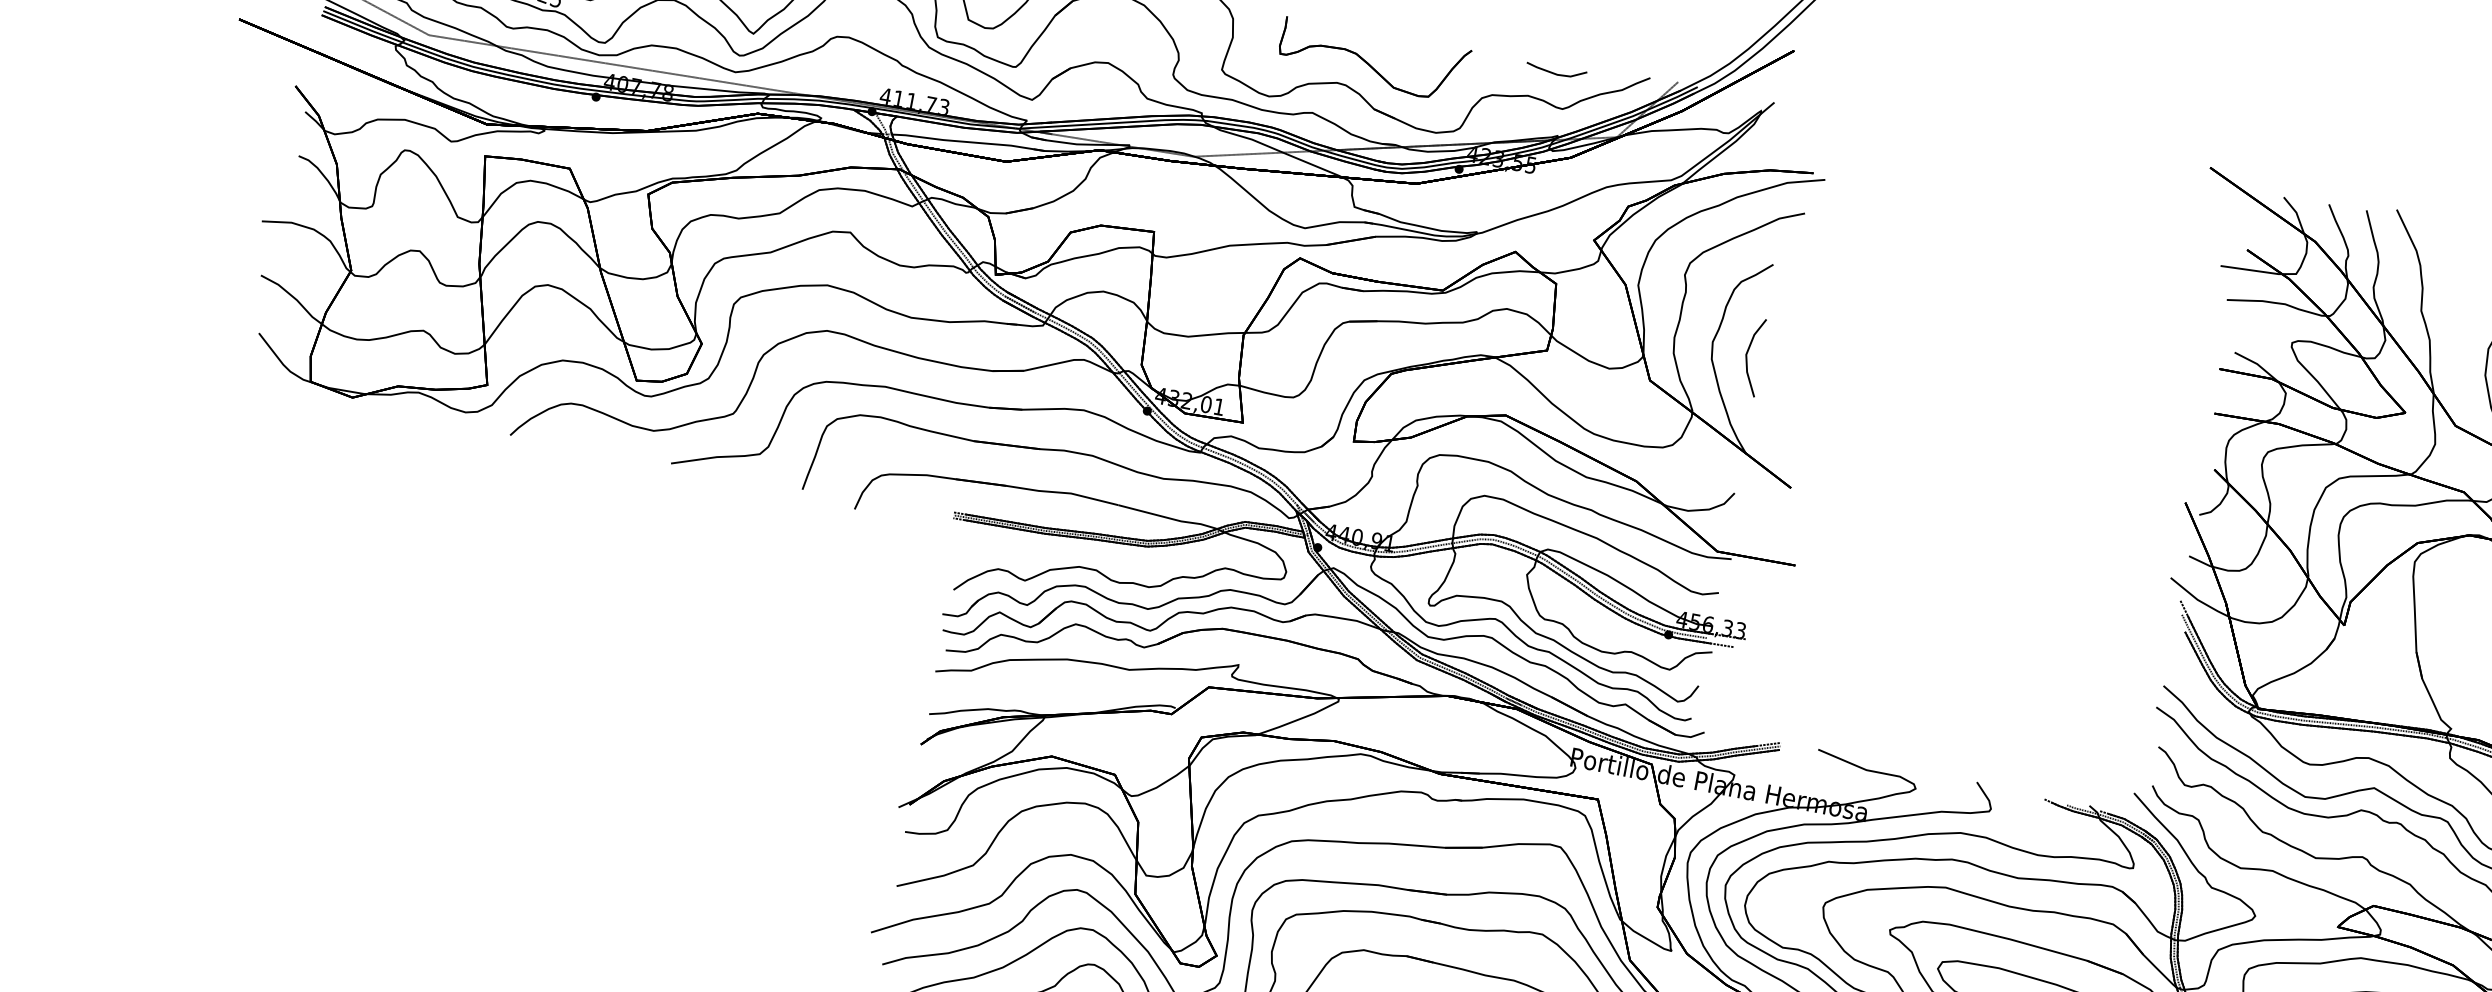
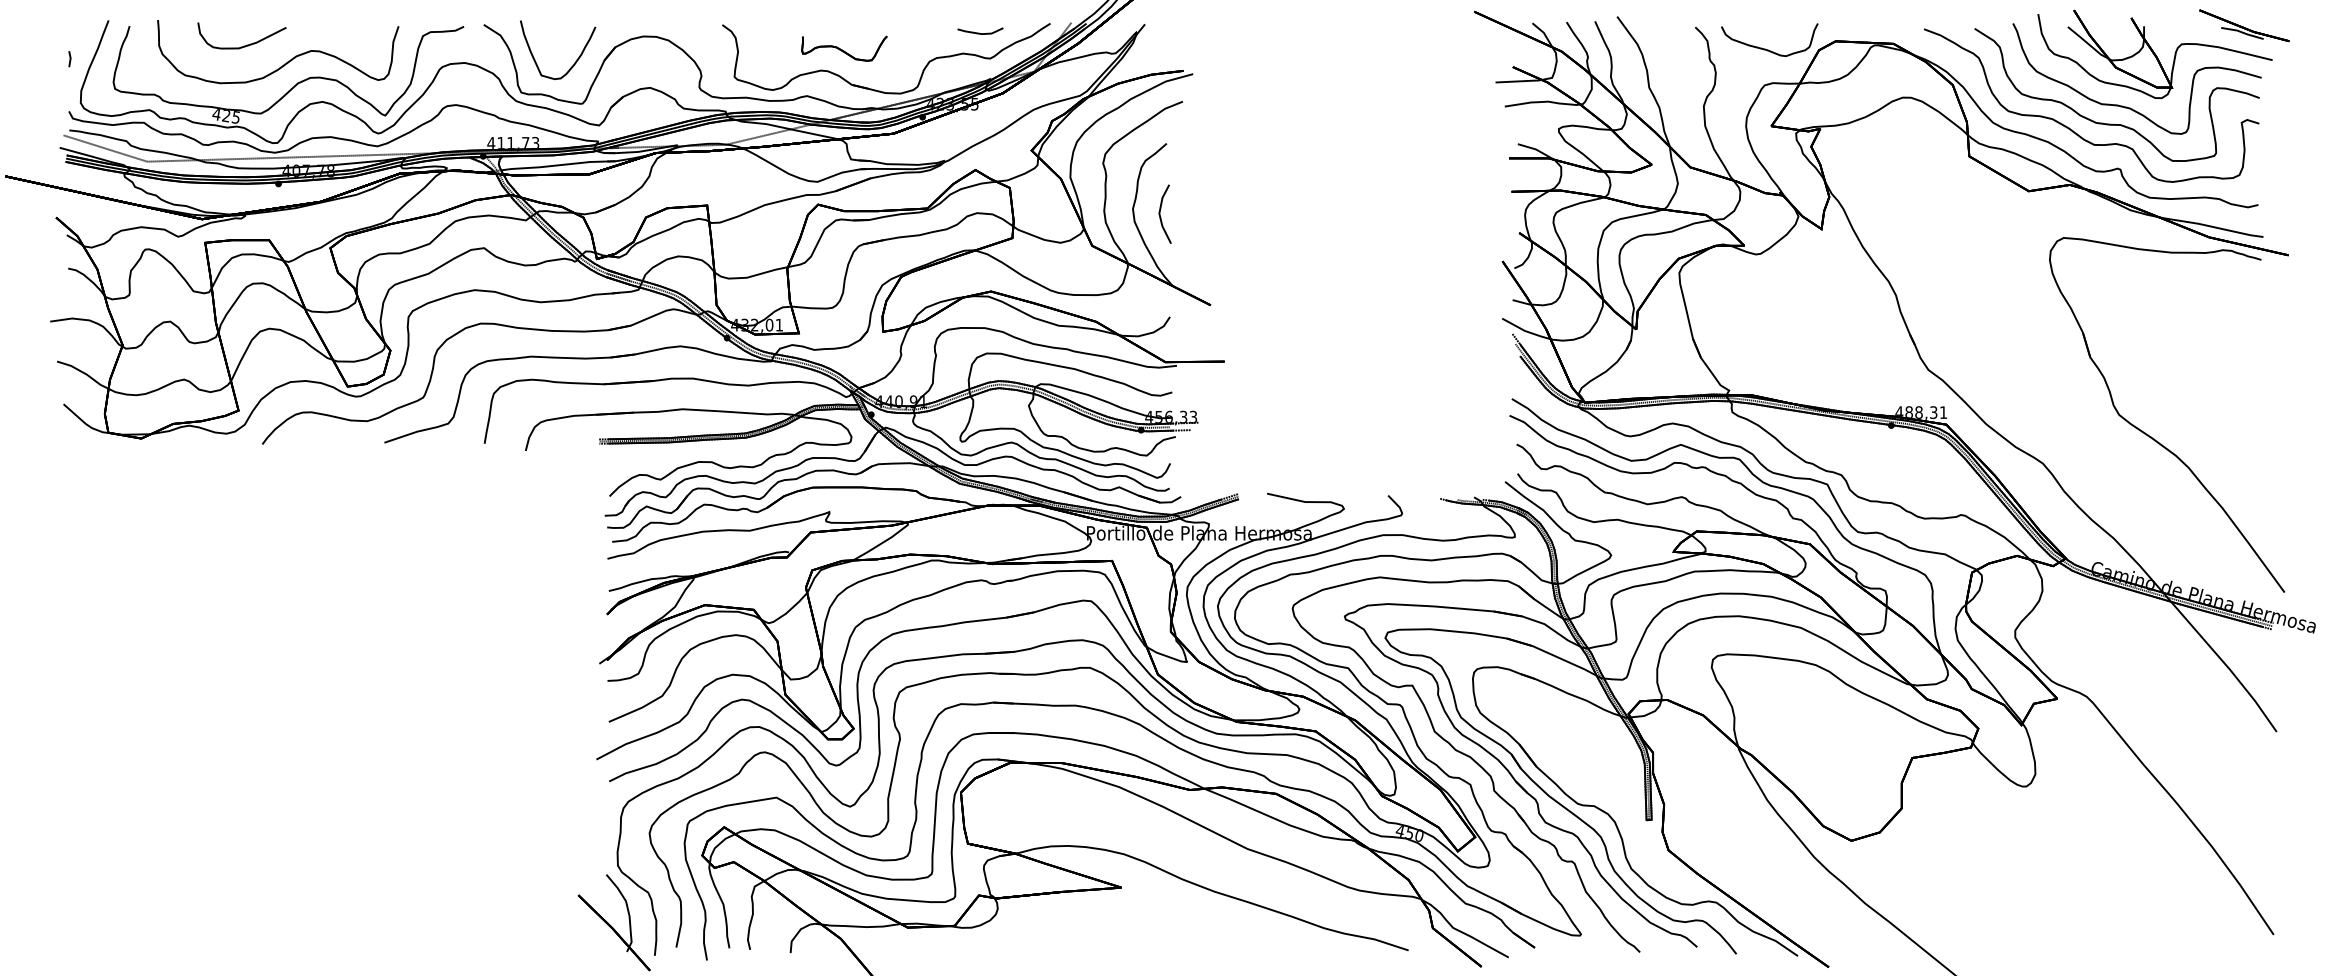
part: (1373, 59) -> (844, 48), size x0.6

